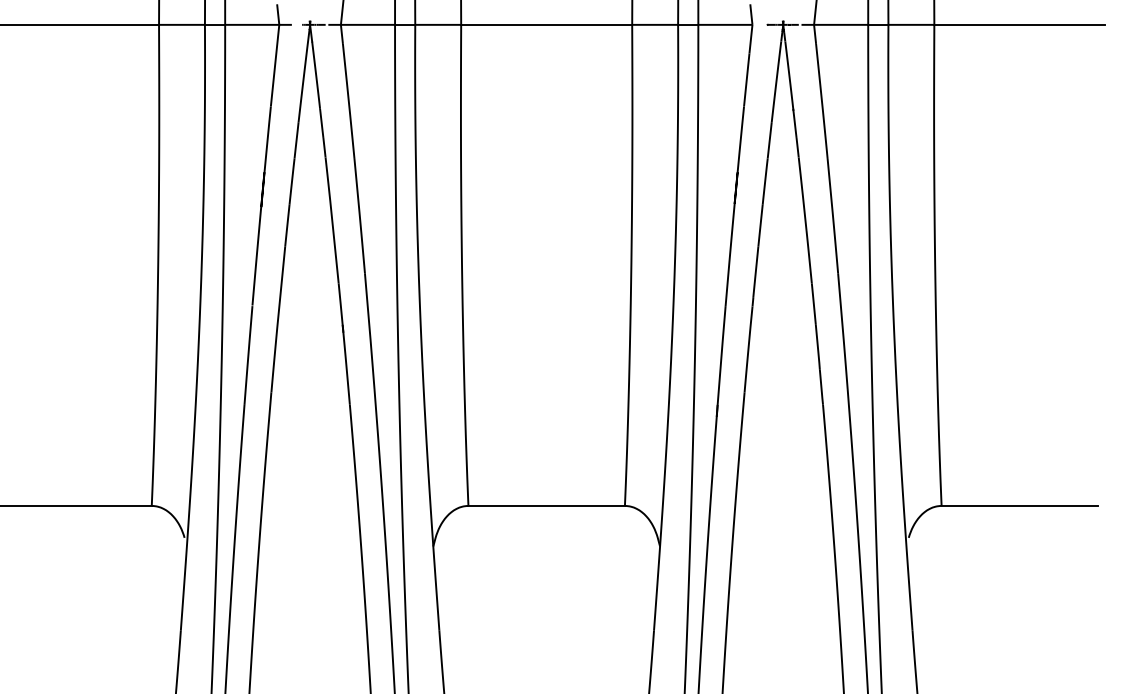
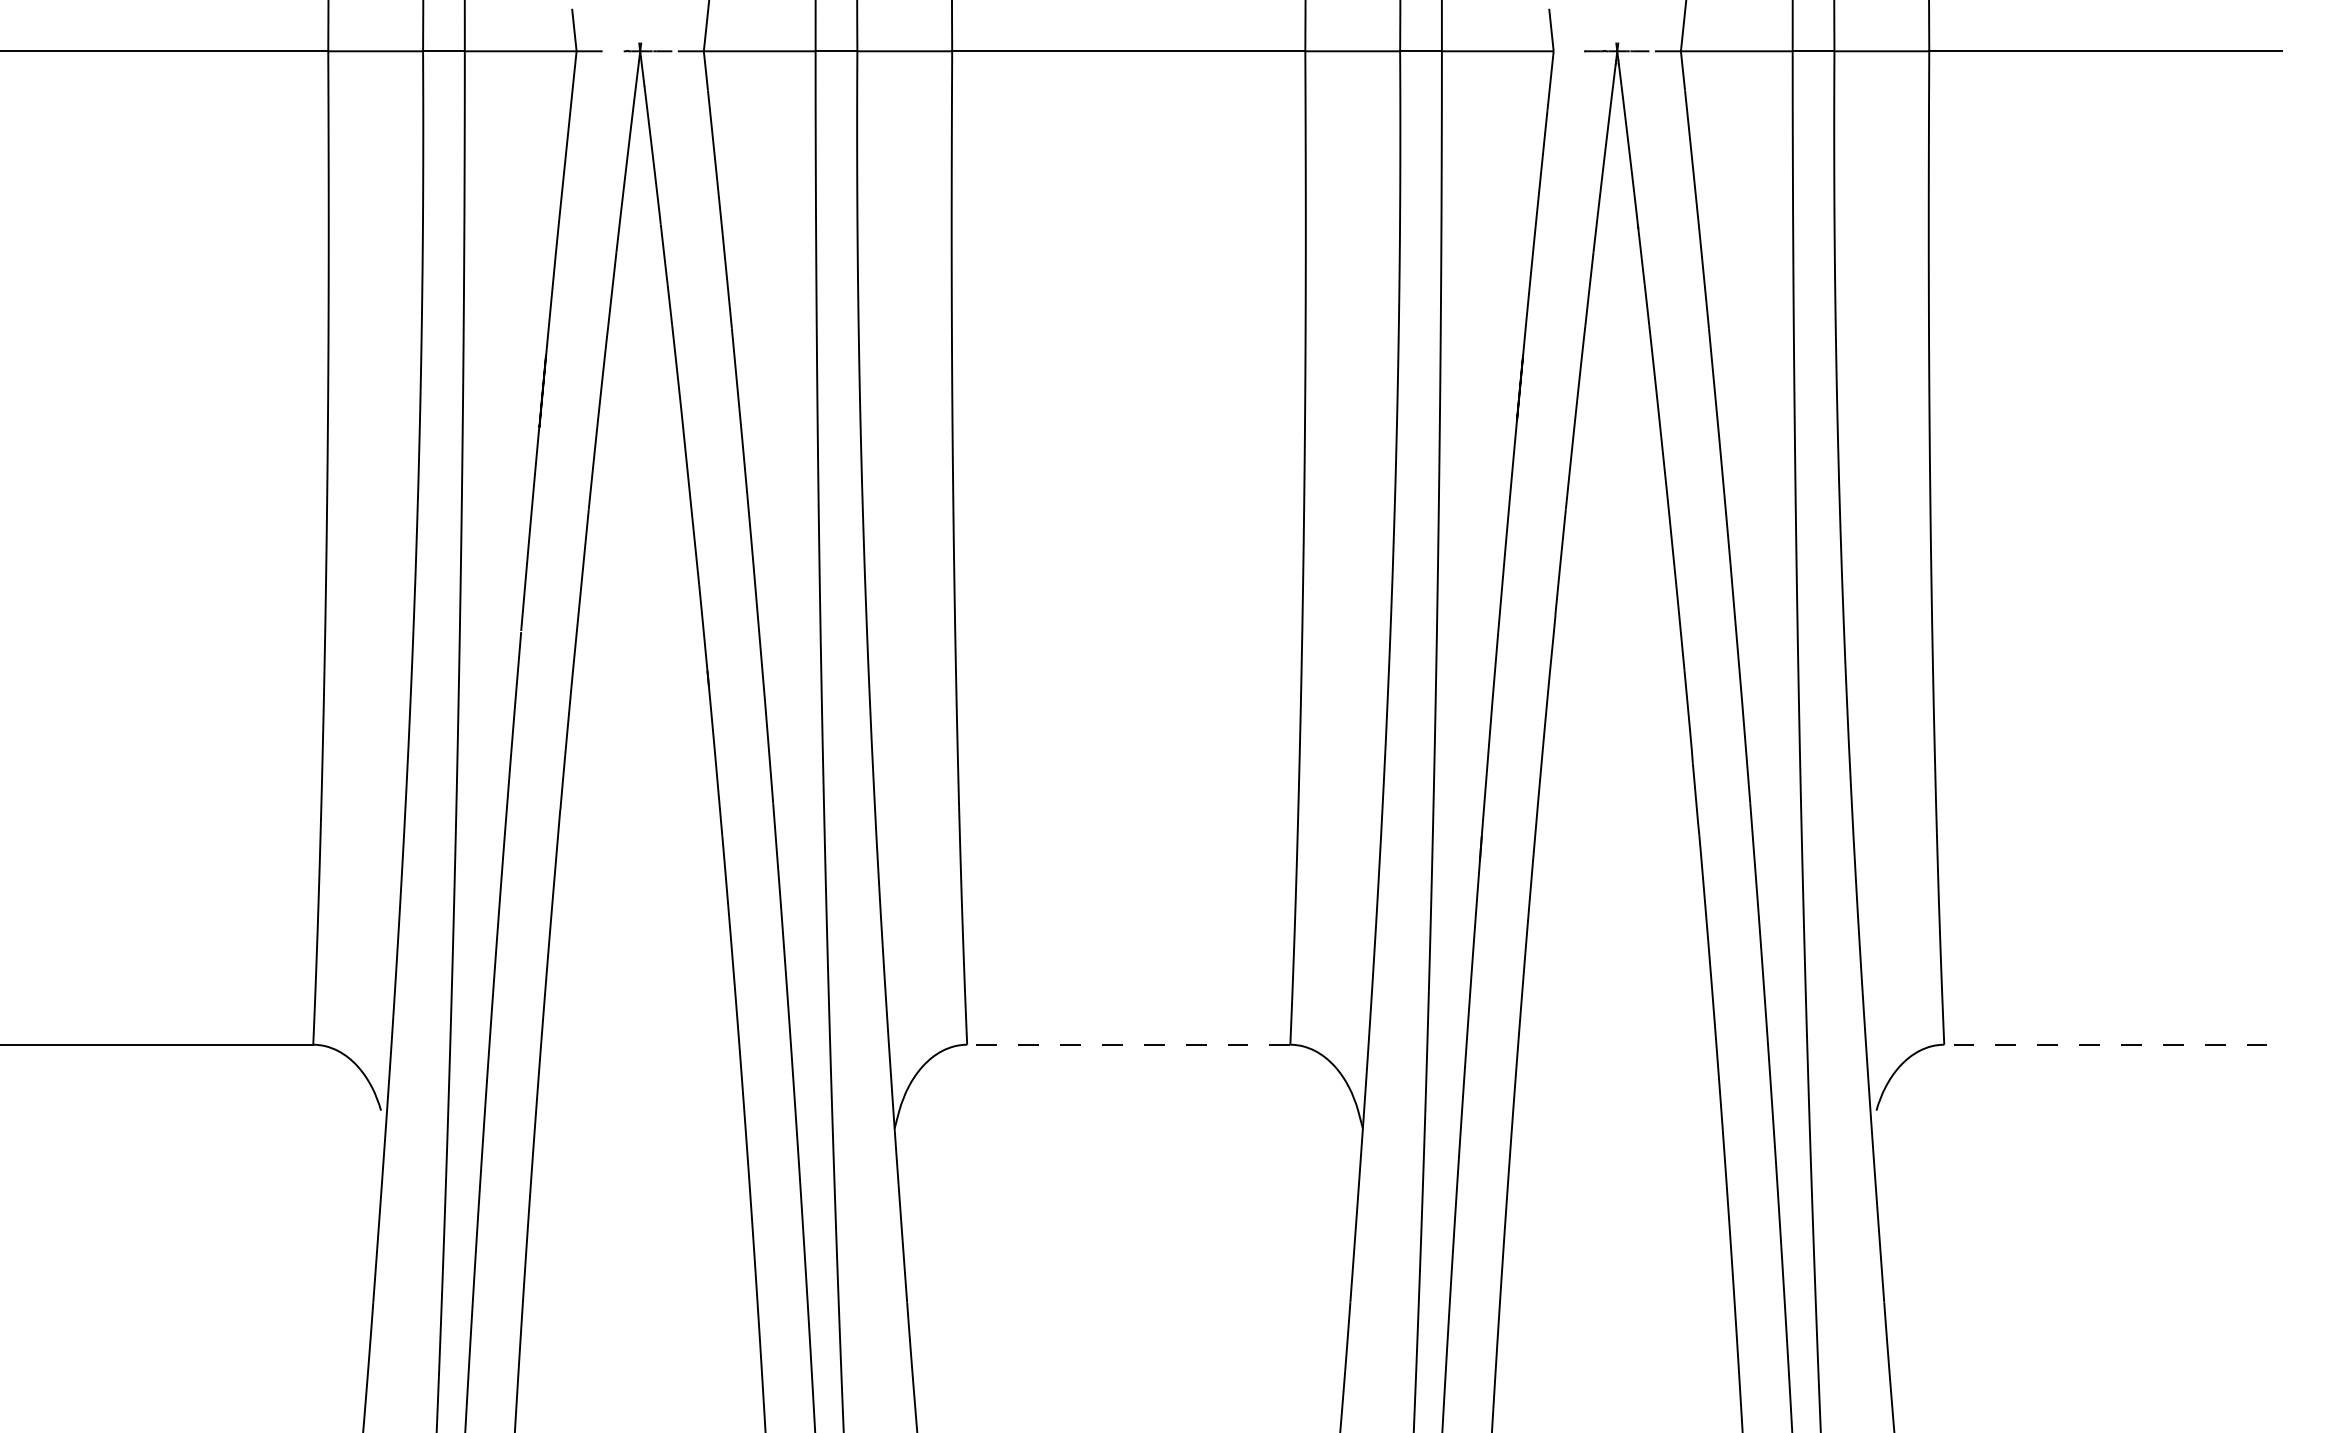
line: (546, 505) -> (1128, 1043), solid -> dashed
line: (1019, 505) -> (2105, 1043), solid -> dashed

